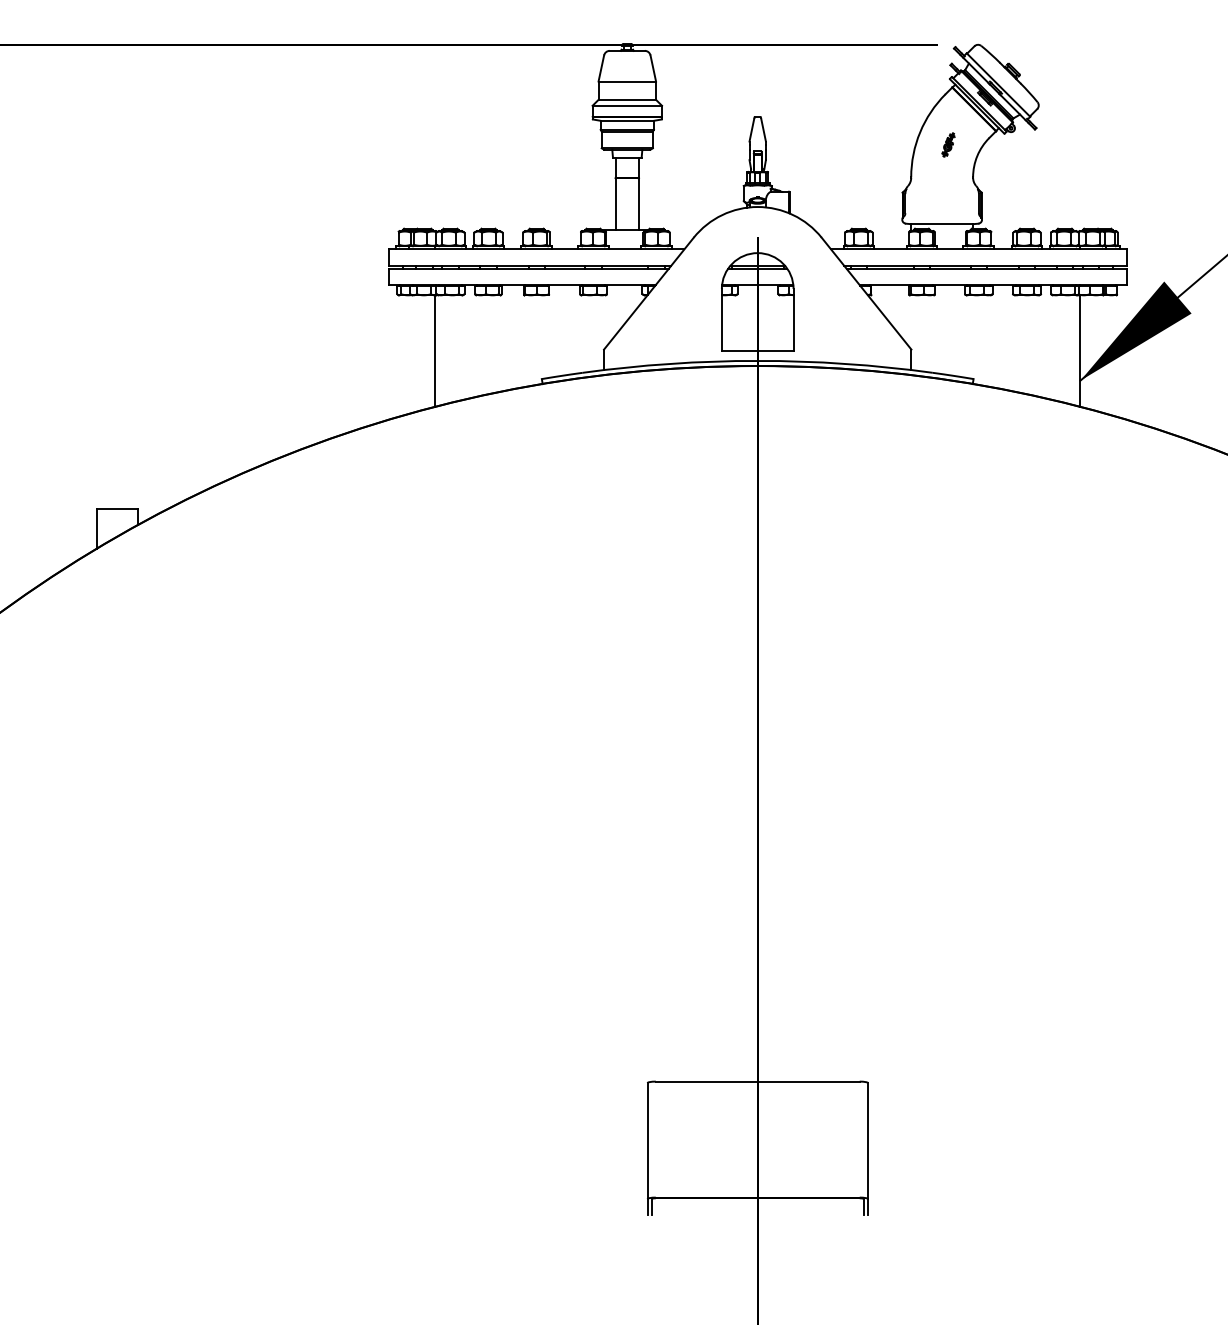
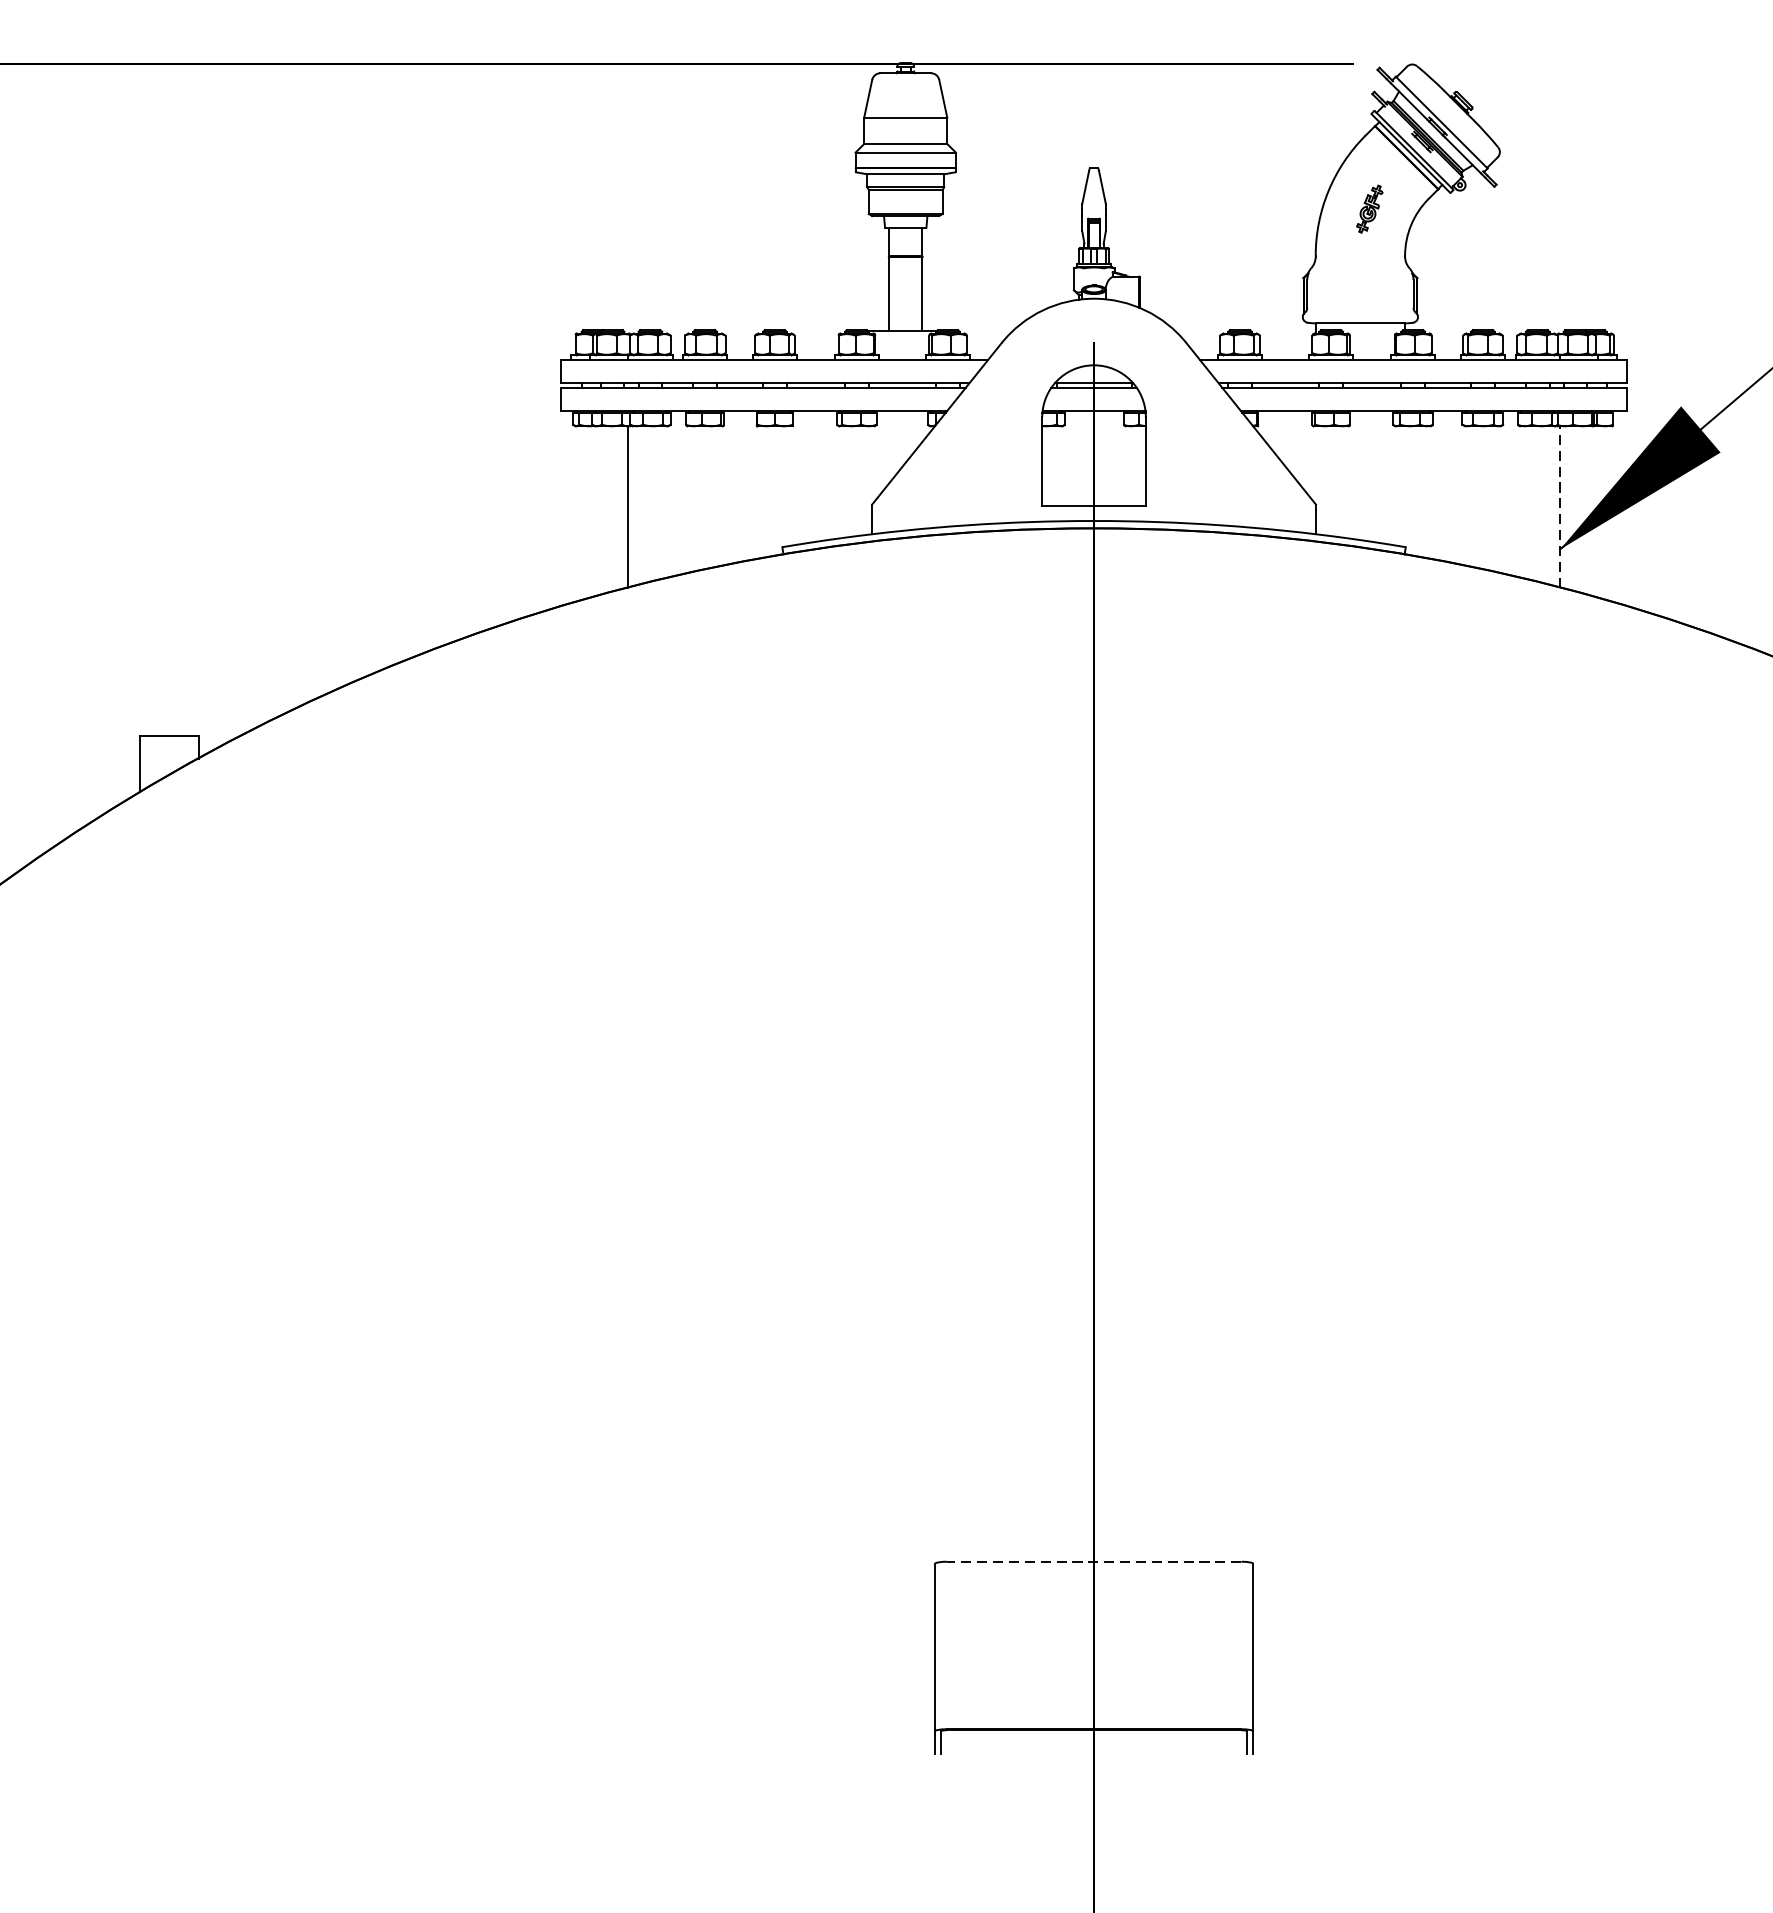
part: (948, 144) -> (1369, 208), size x1.4
line: (1080, 351) -> (1560, 507), solid -> dashed
line: (757, 1081) -> (1093, 1561), solid -> dashed

